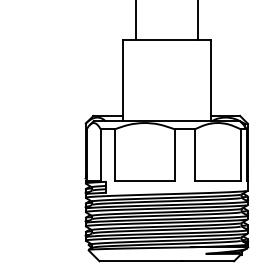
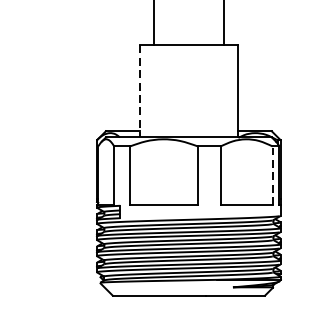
line: (123, 80) -> (139, 91), solid -> dashed
line: (240, 155) -> (272, 176), solid -> dashed

